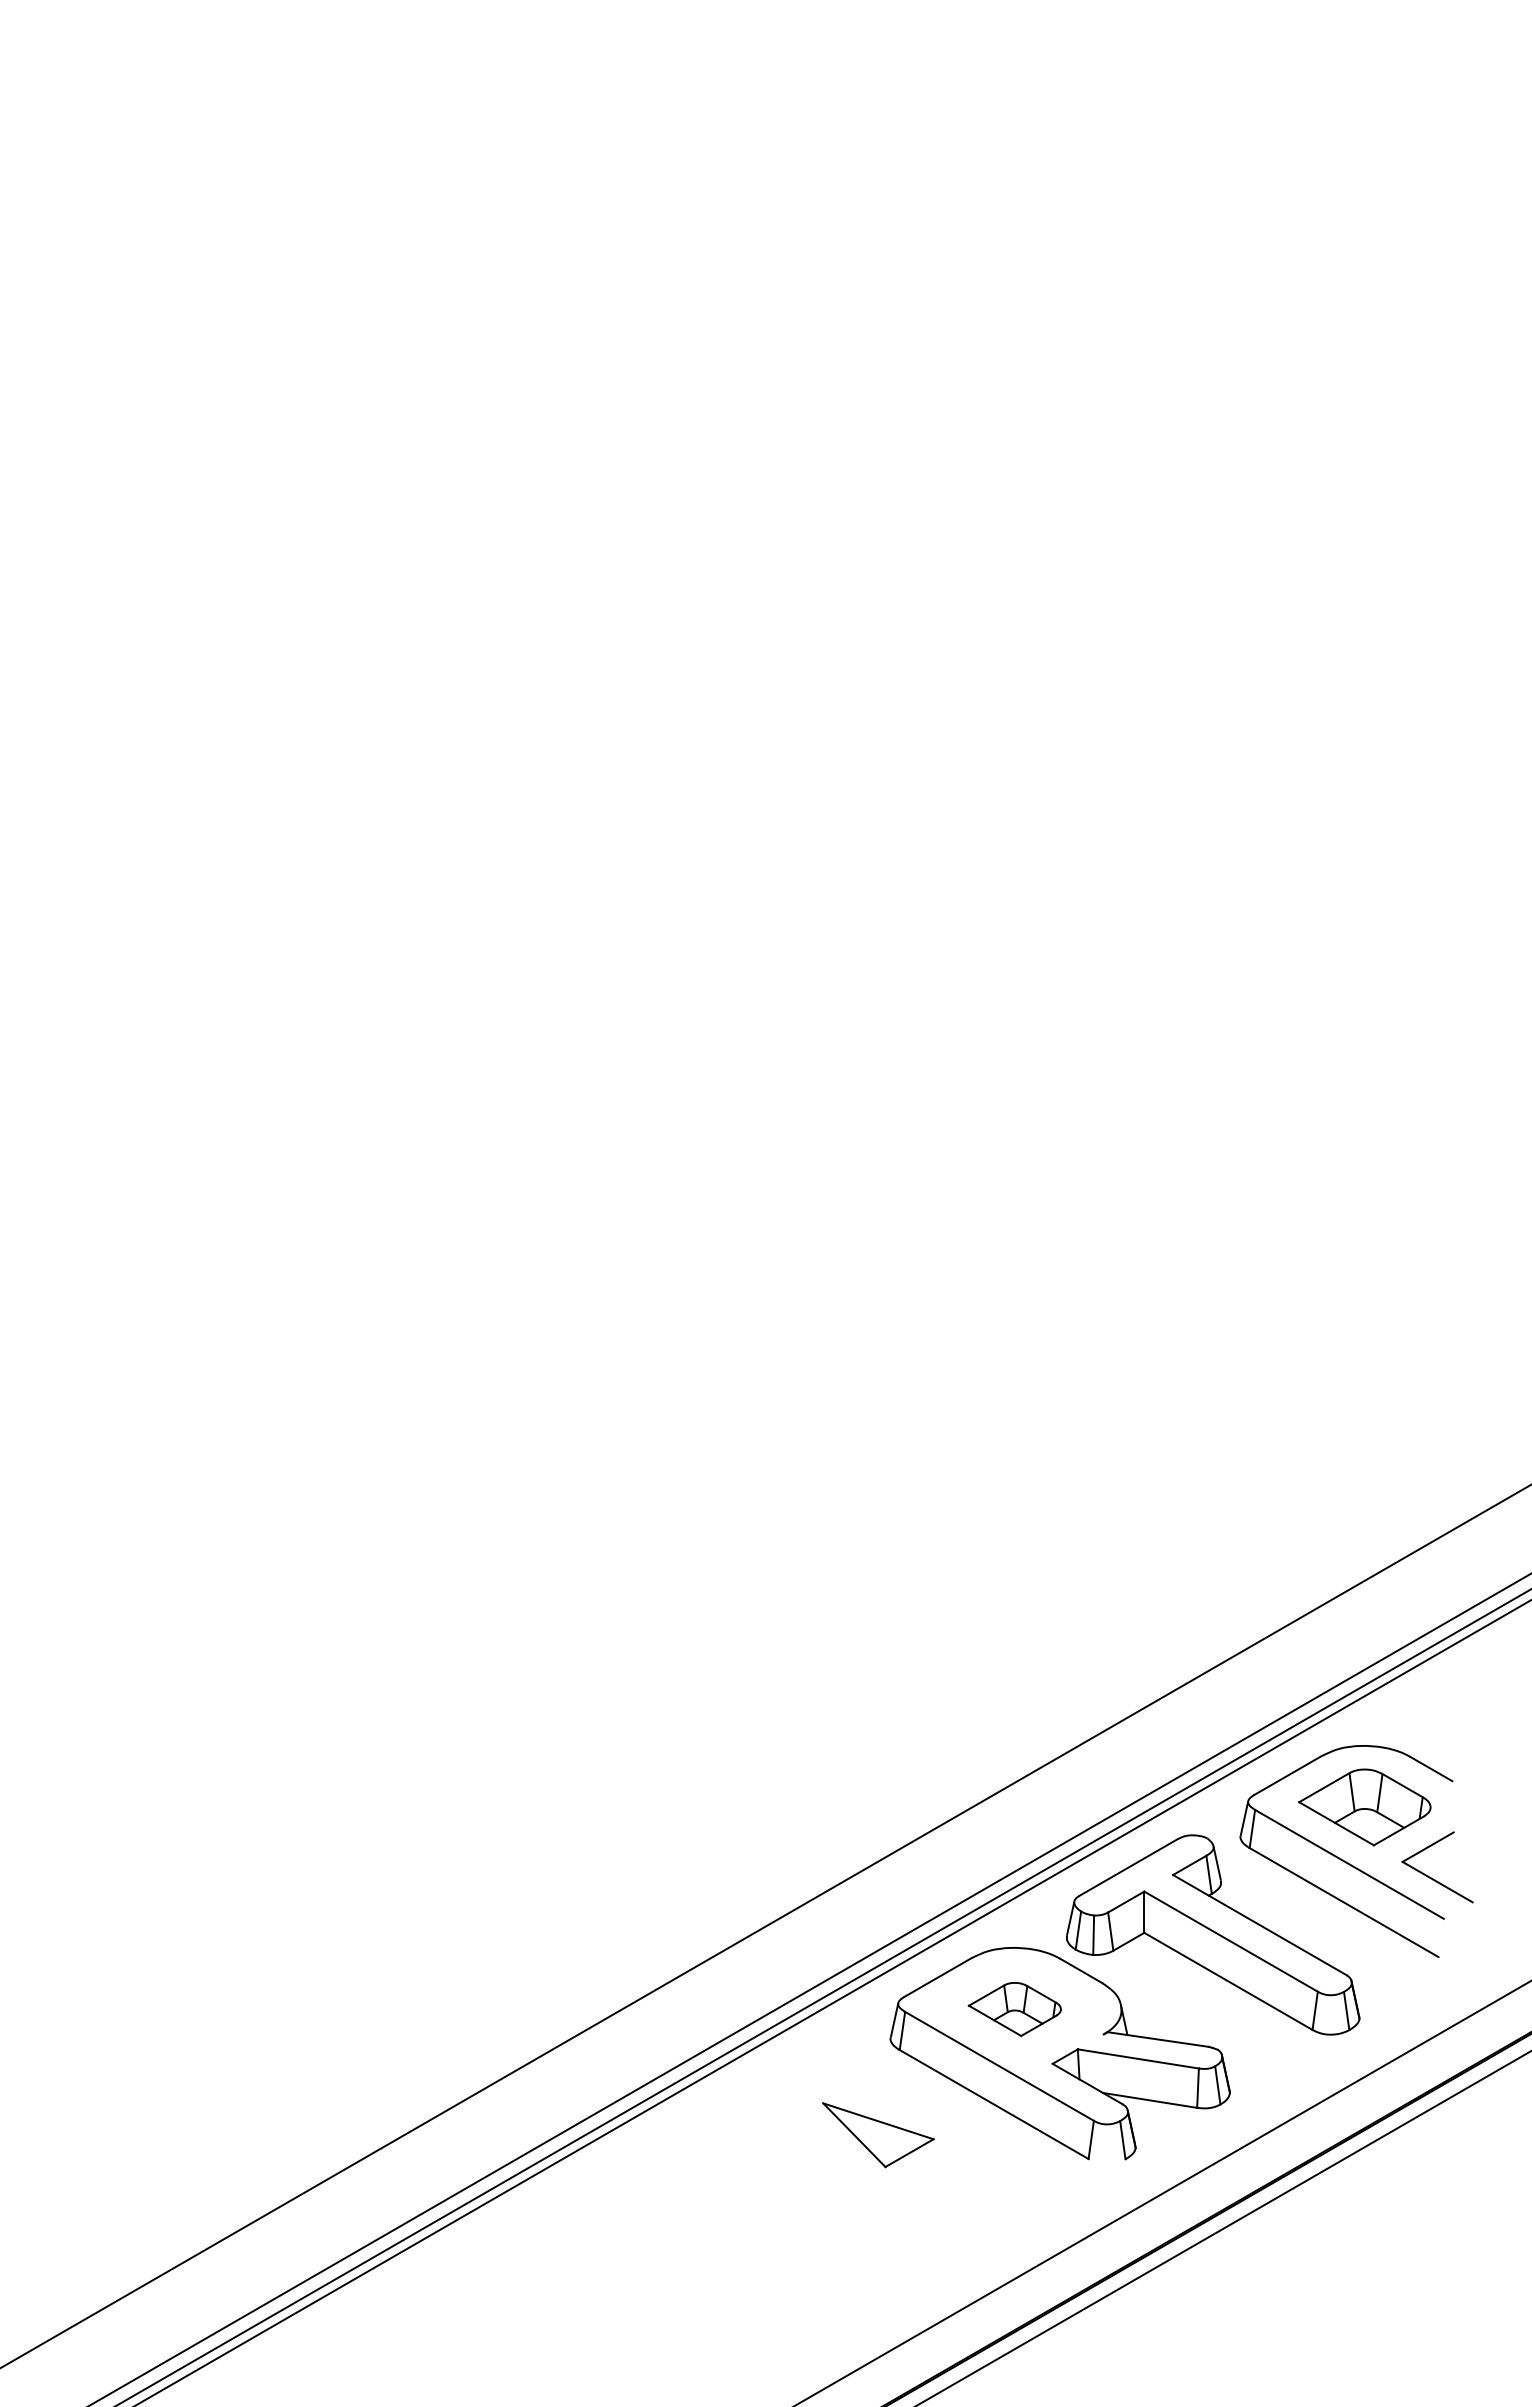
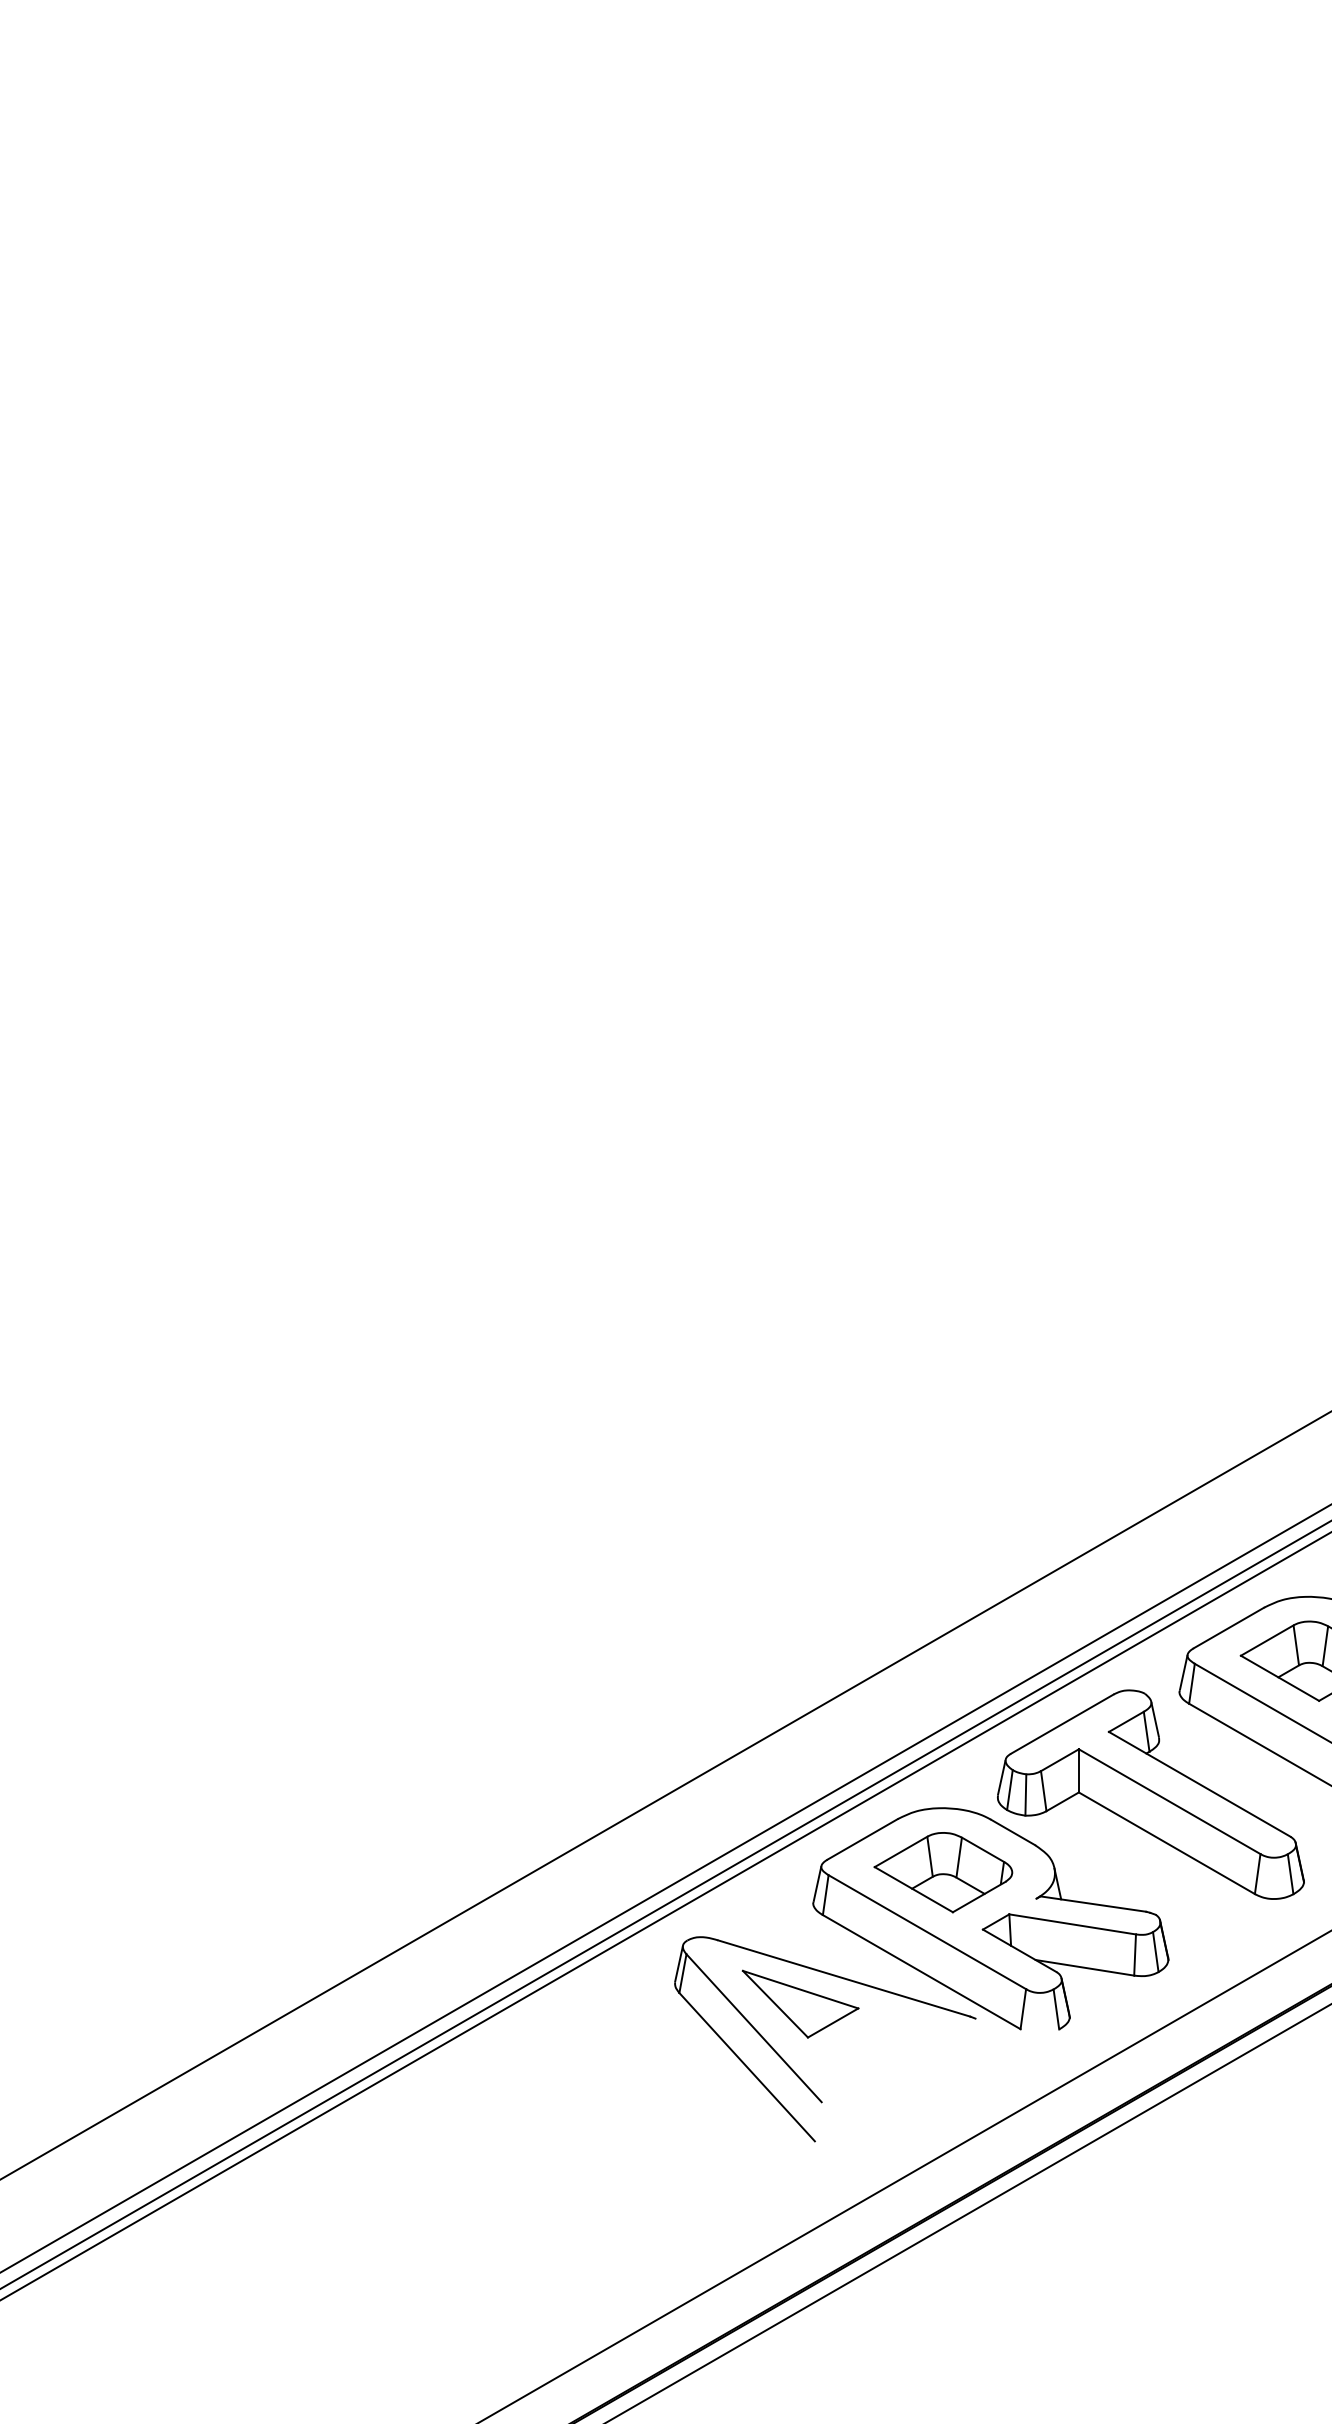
part: (1014, 2009) -> (943, 1872), size x1.43
part: (871, 2197) -> (793, 2069), added

